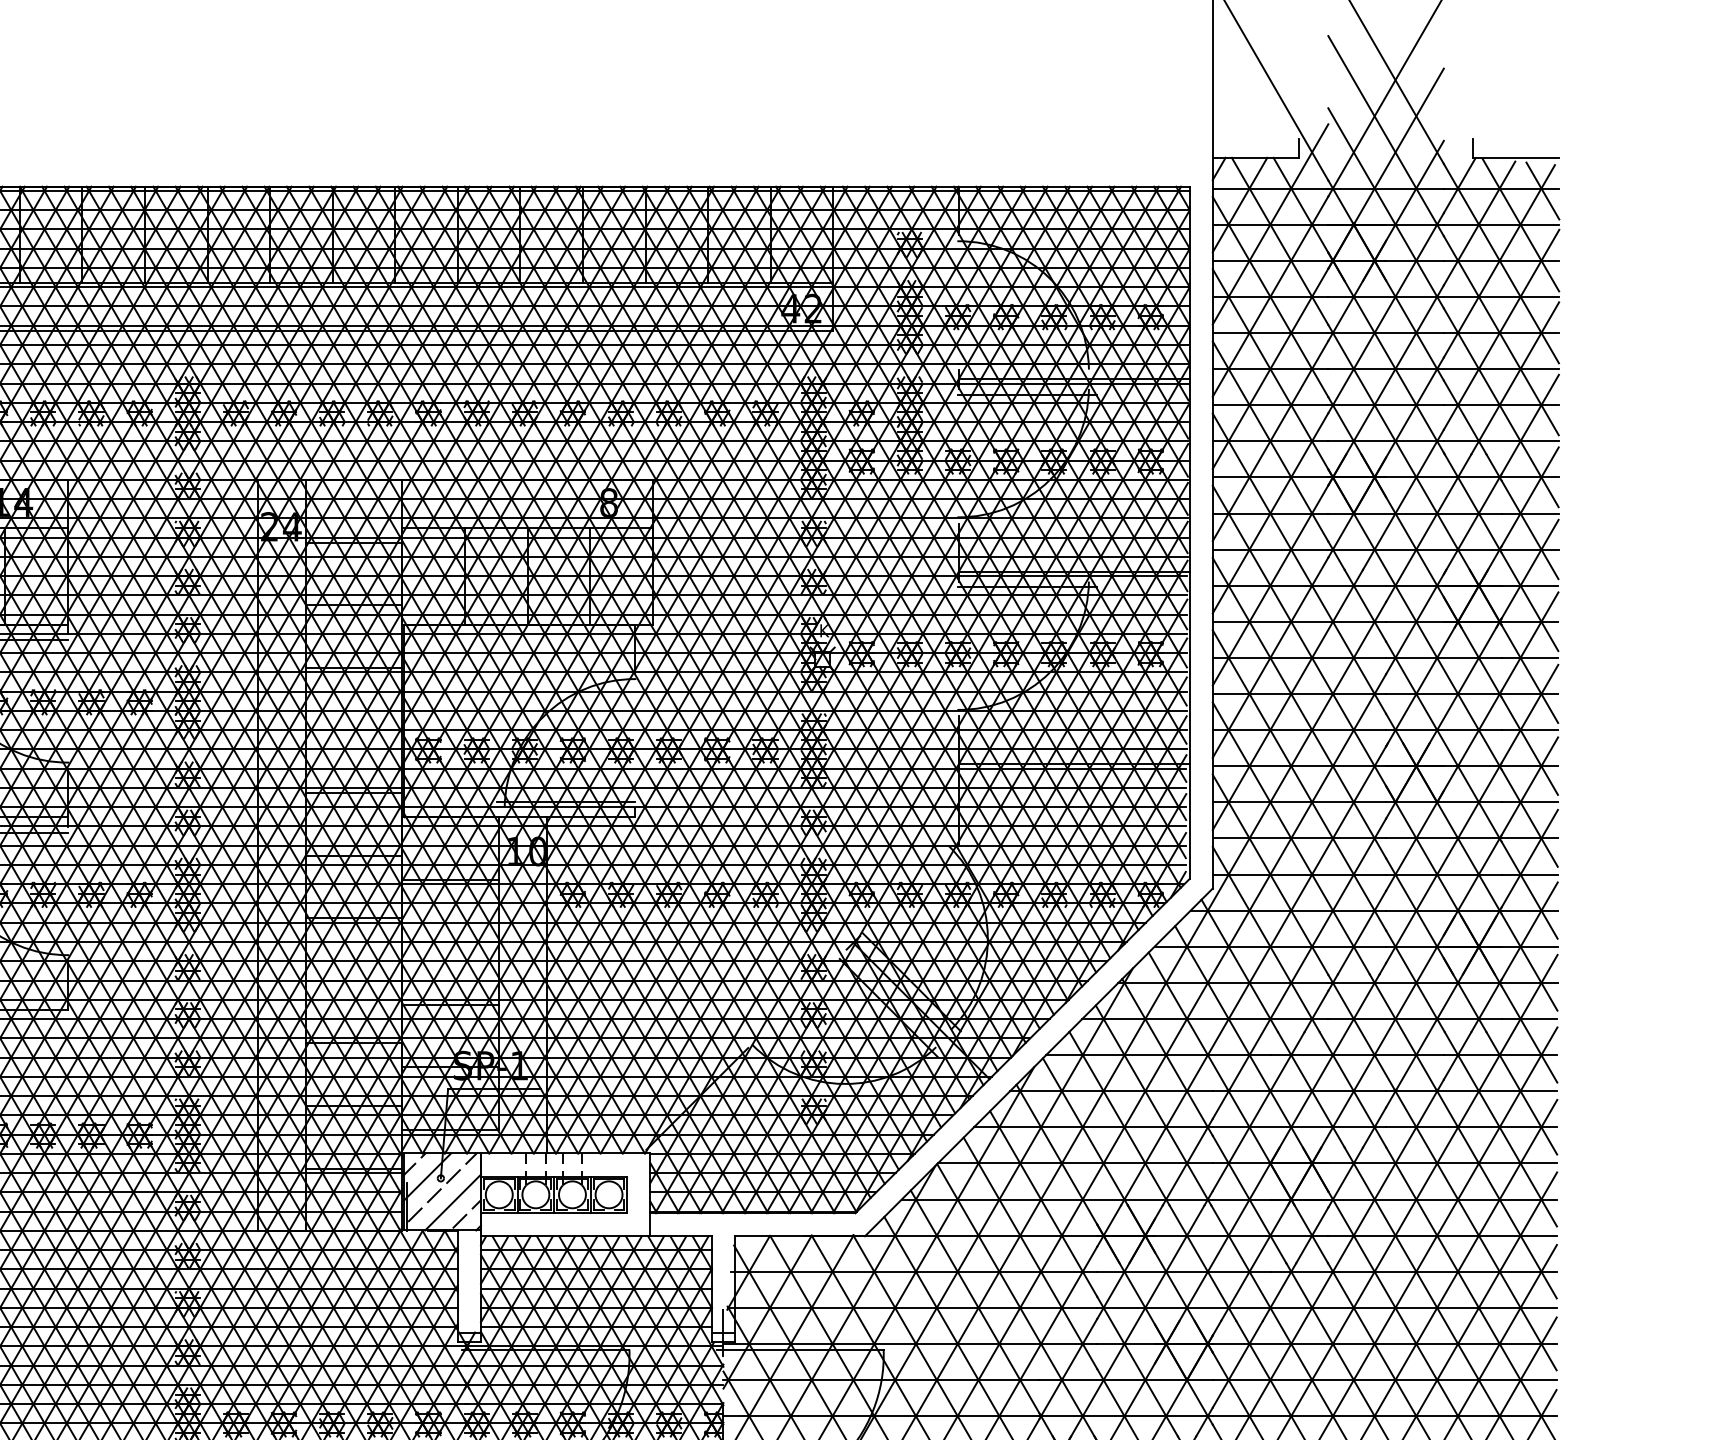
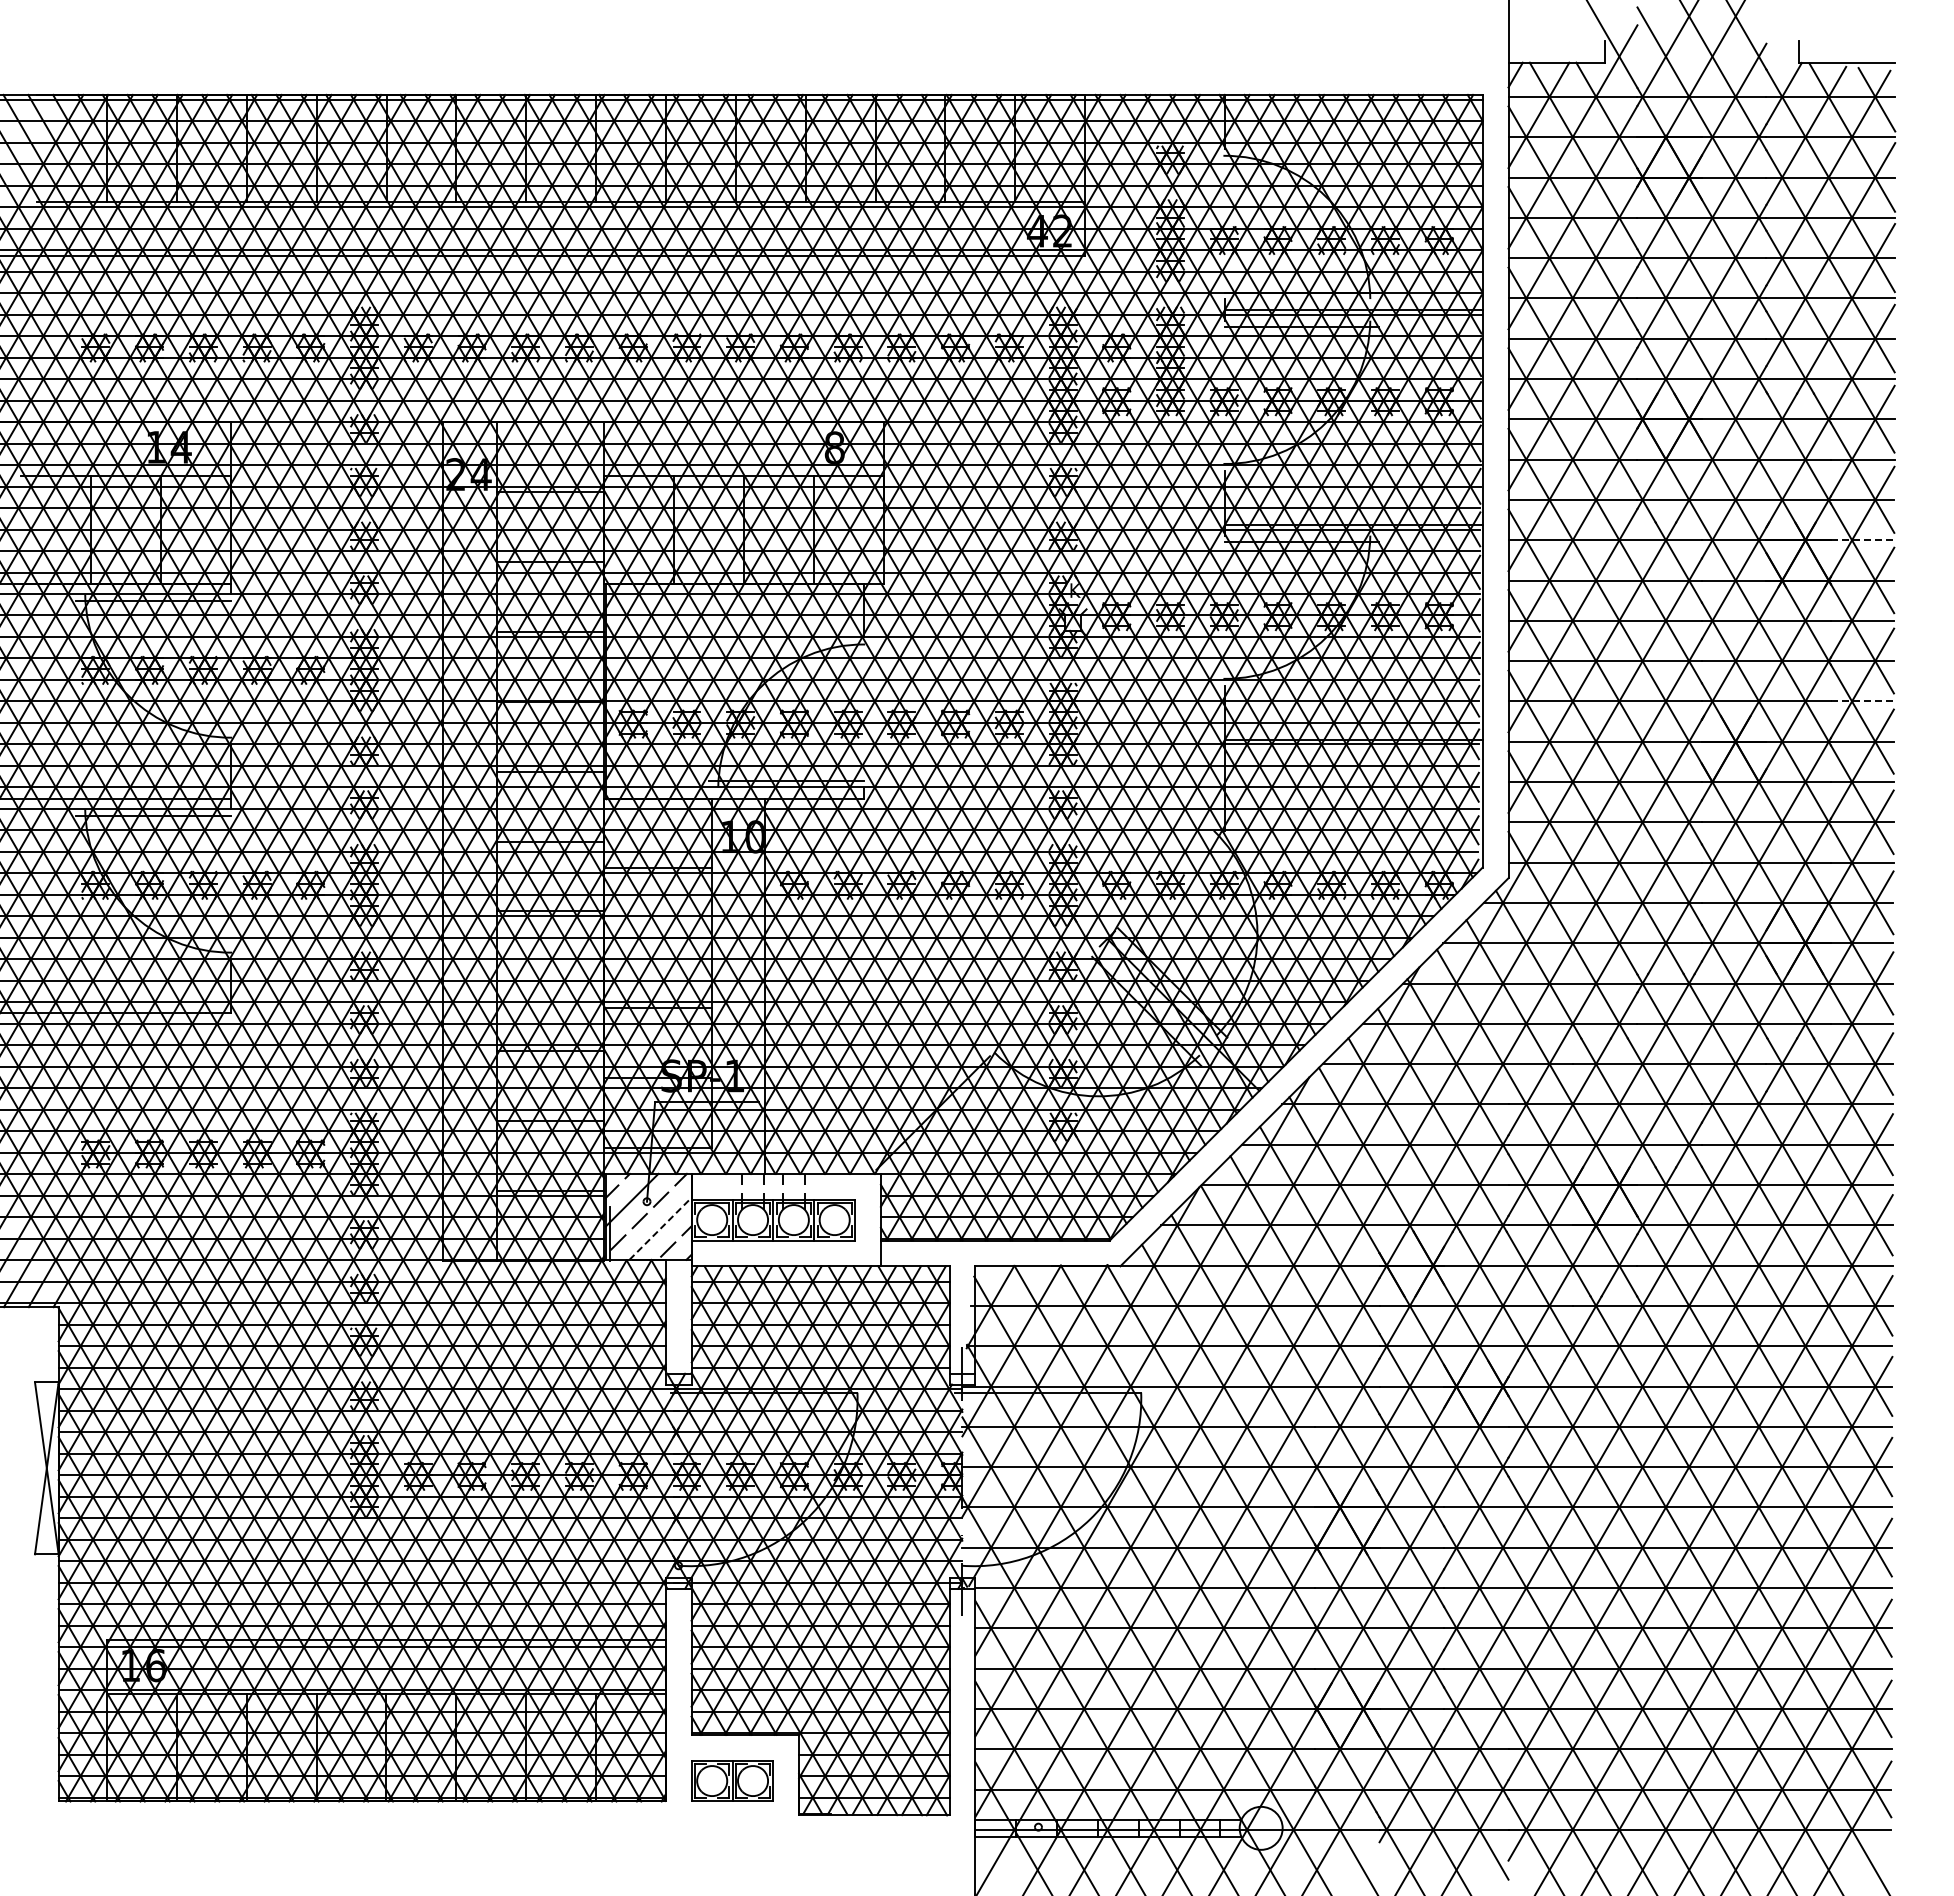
line: (1529, 585) -> (1862, 540), solid -> dashed
line: (1529, 730) -> (1862, 701), solid -> dashed
line: (452, 1202) -> (660, 1228), solid -> dashed

